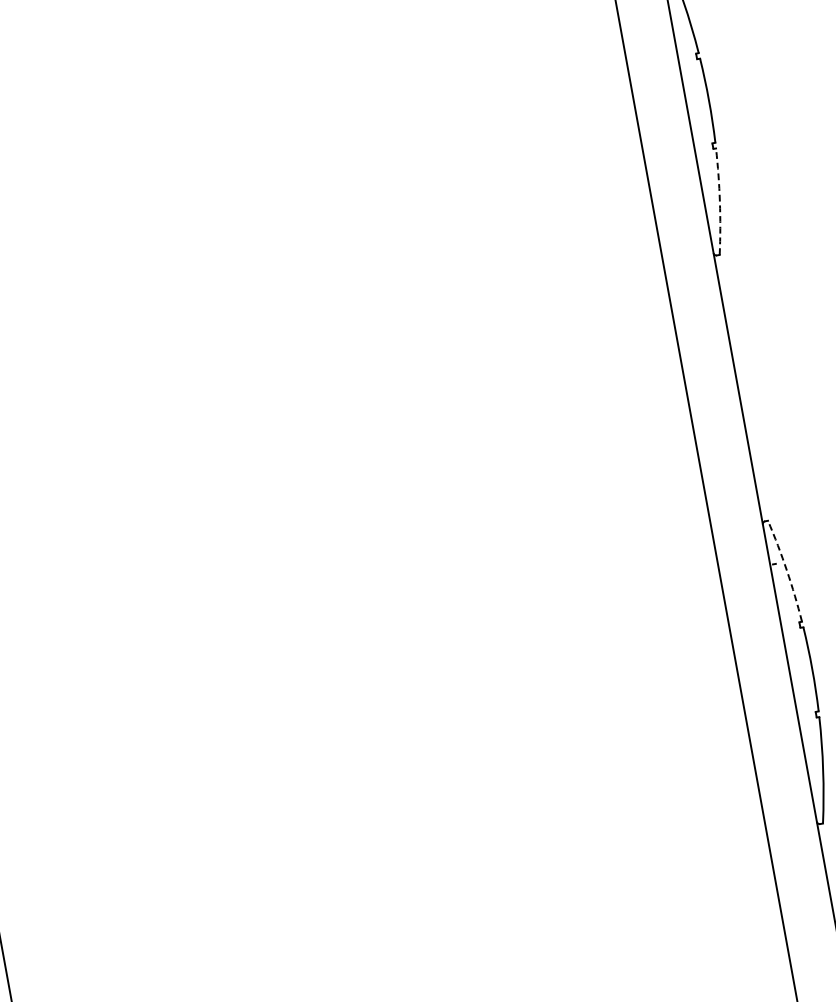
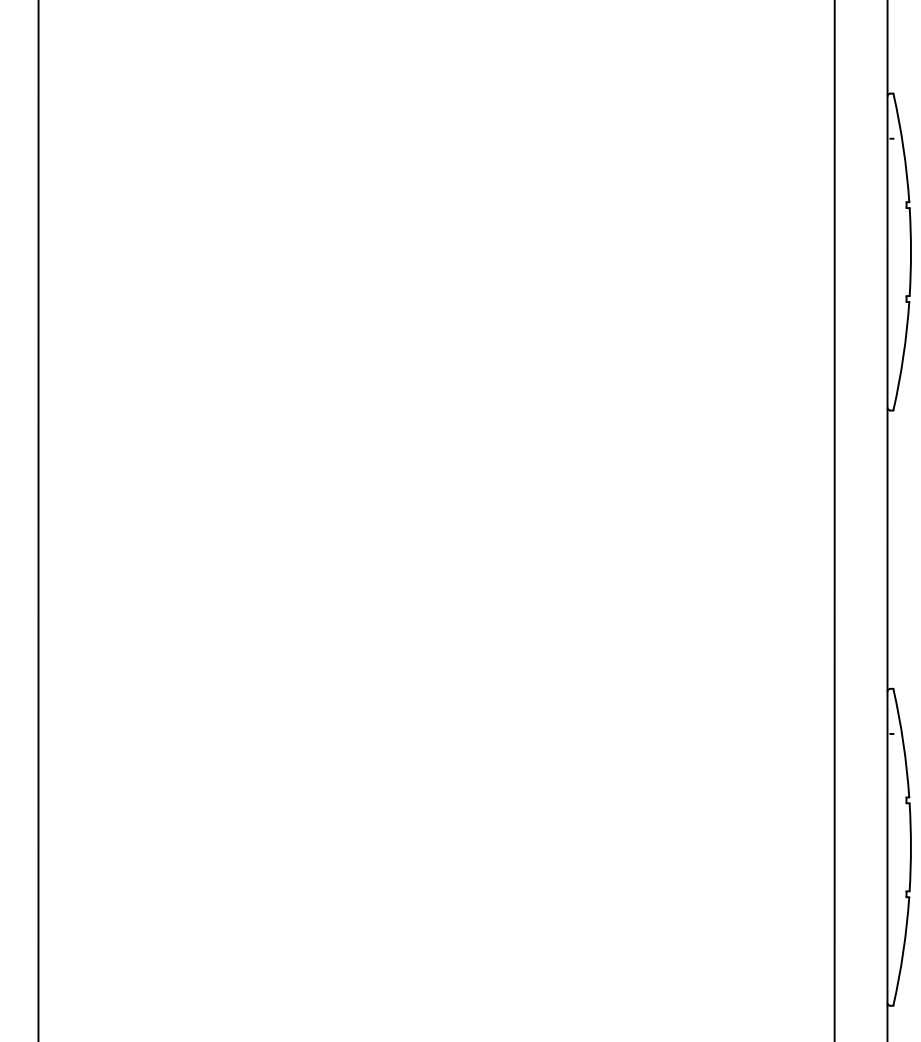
arc: (719, 201) -> (903, 356), dashed -> solid
arc: (786, 570) -> (903, 742), dashed -> solid

